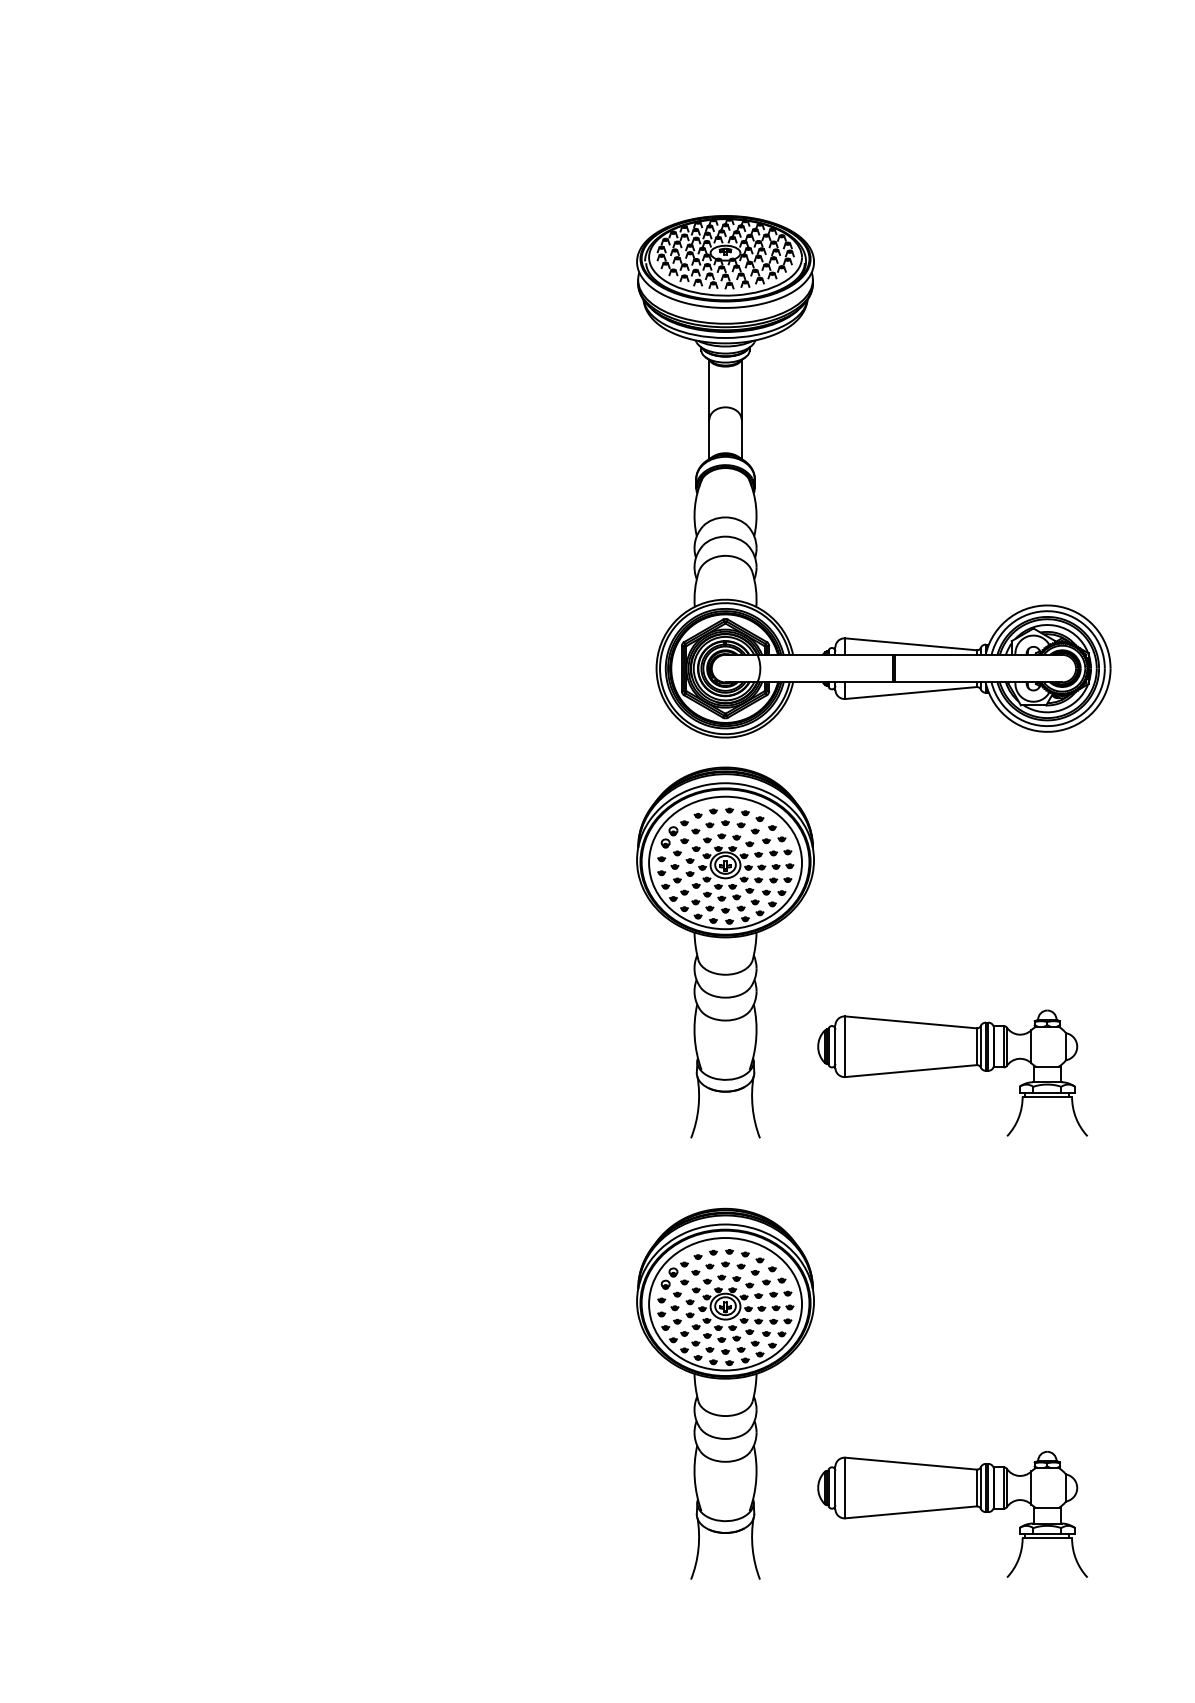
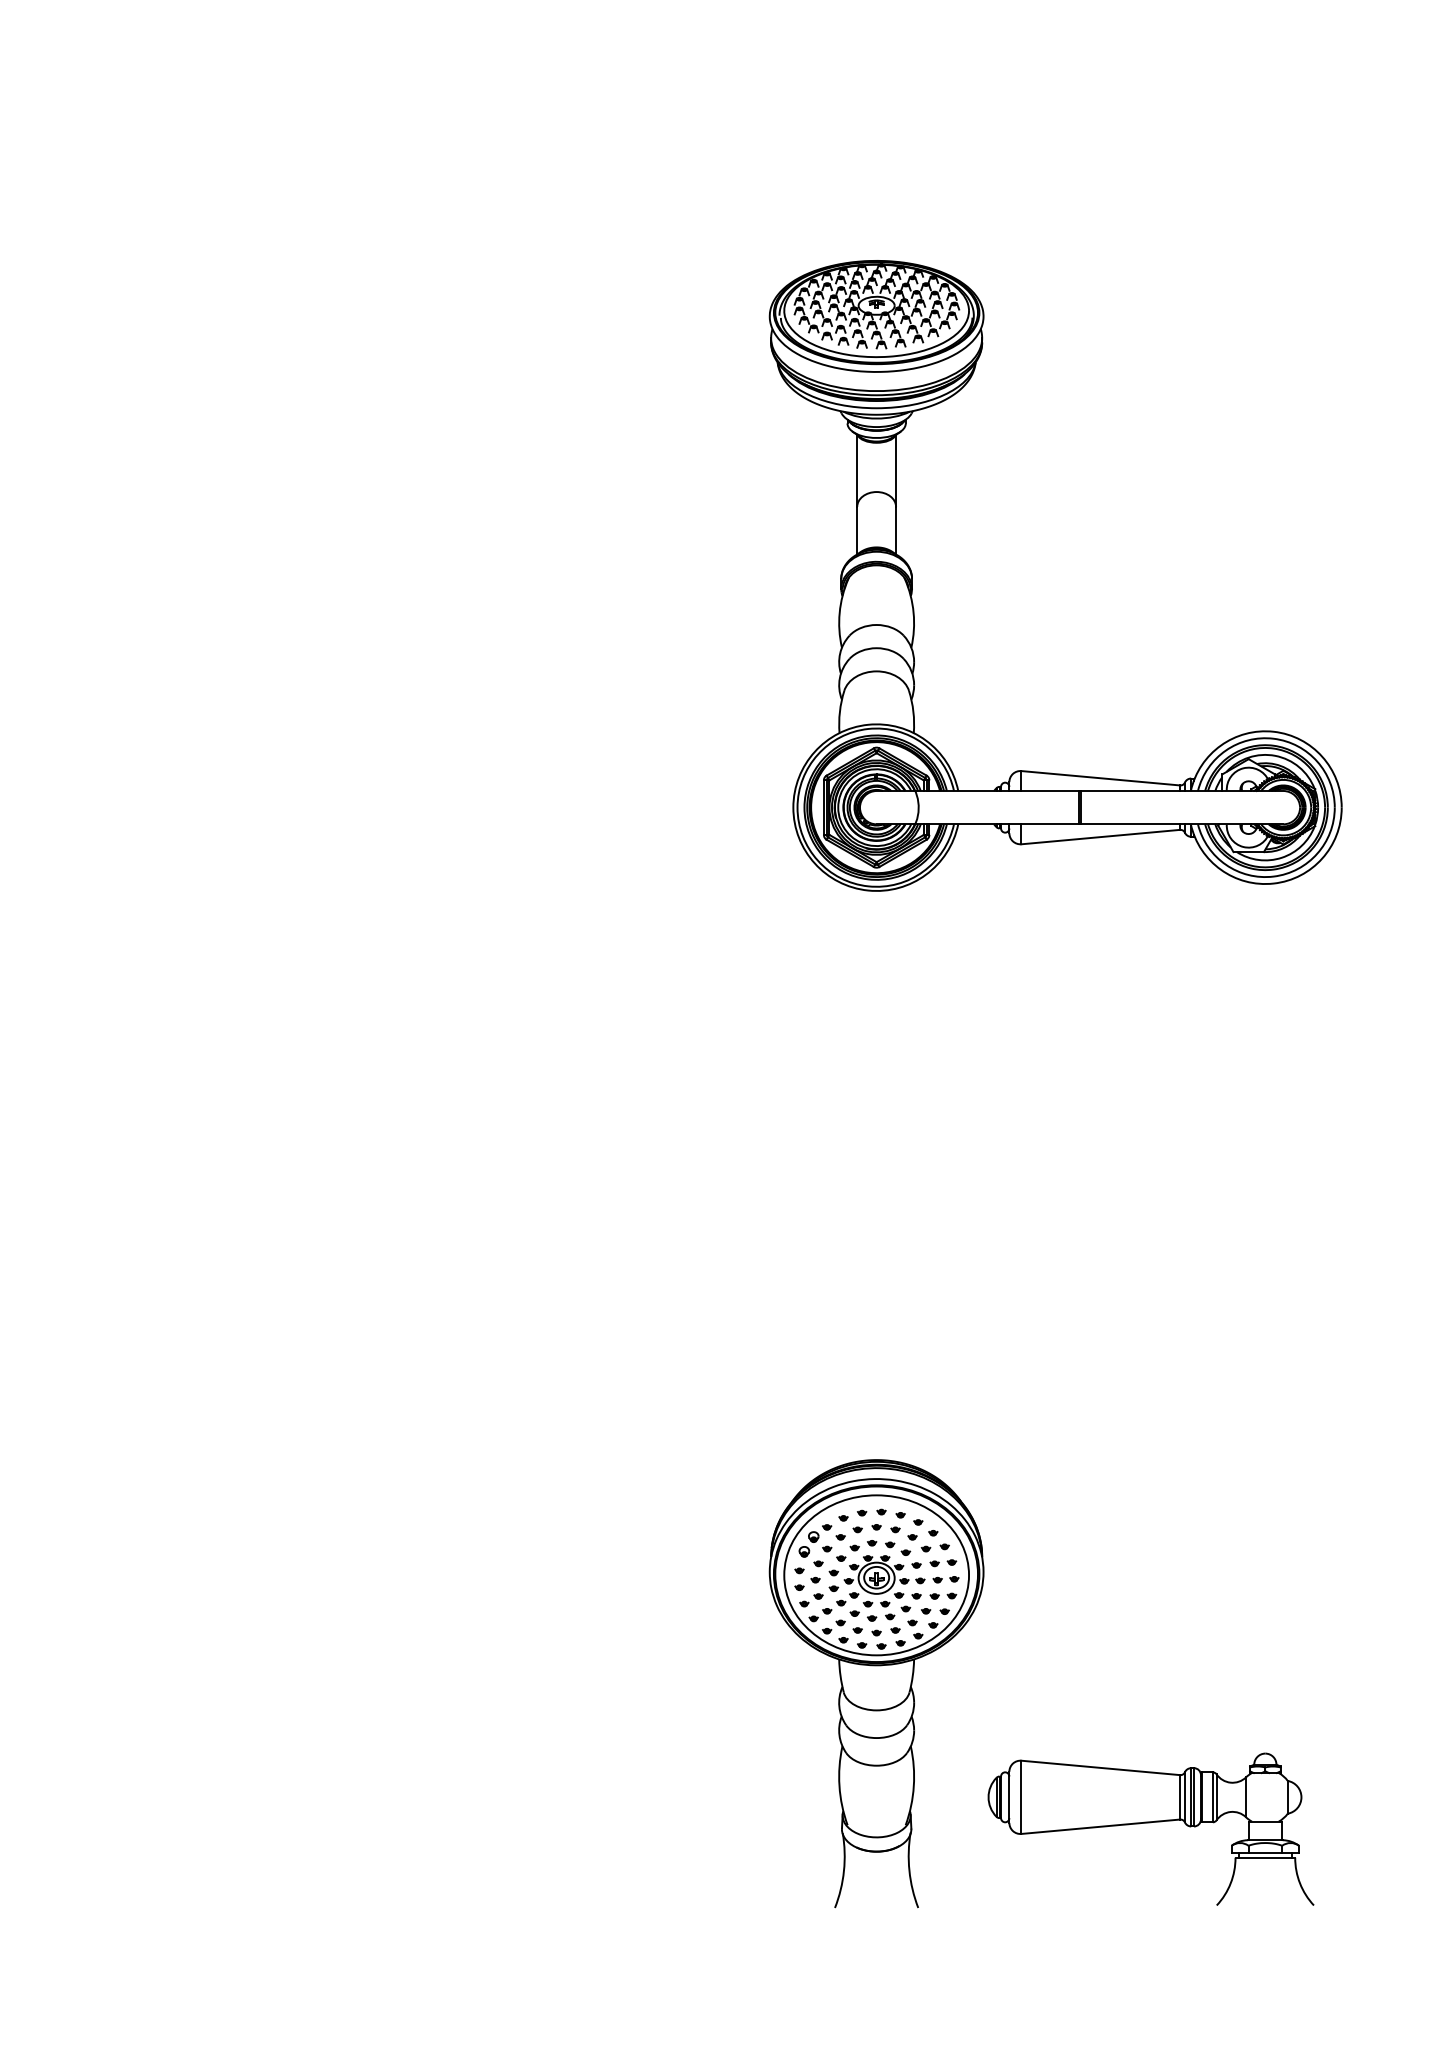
part: (855, 1016) -> (1033, 1227), removed

